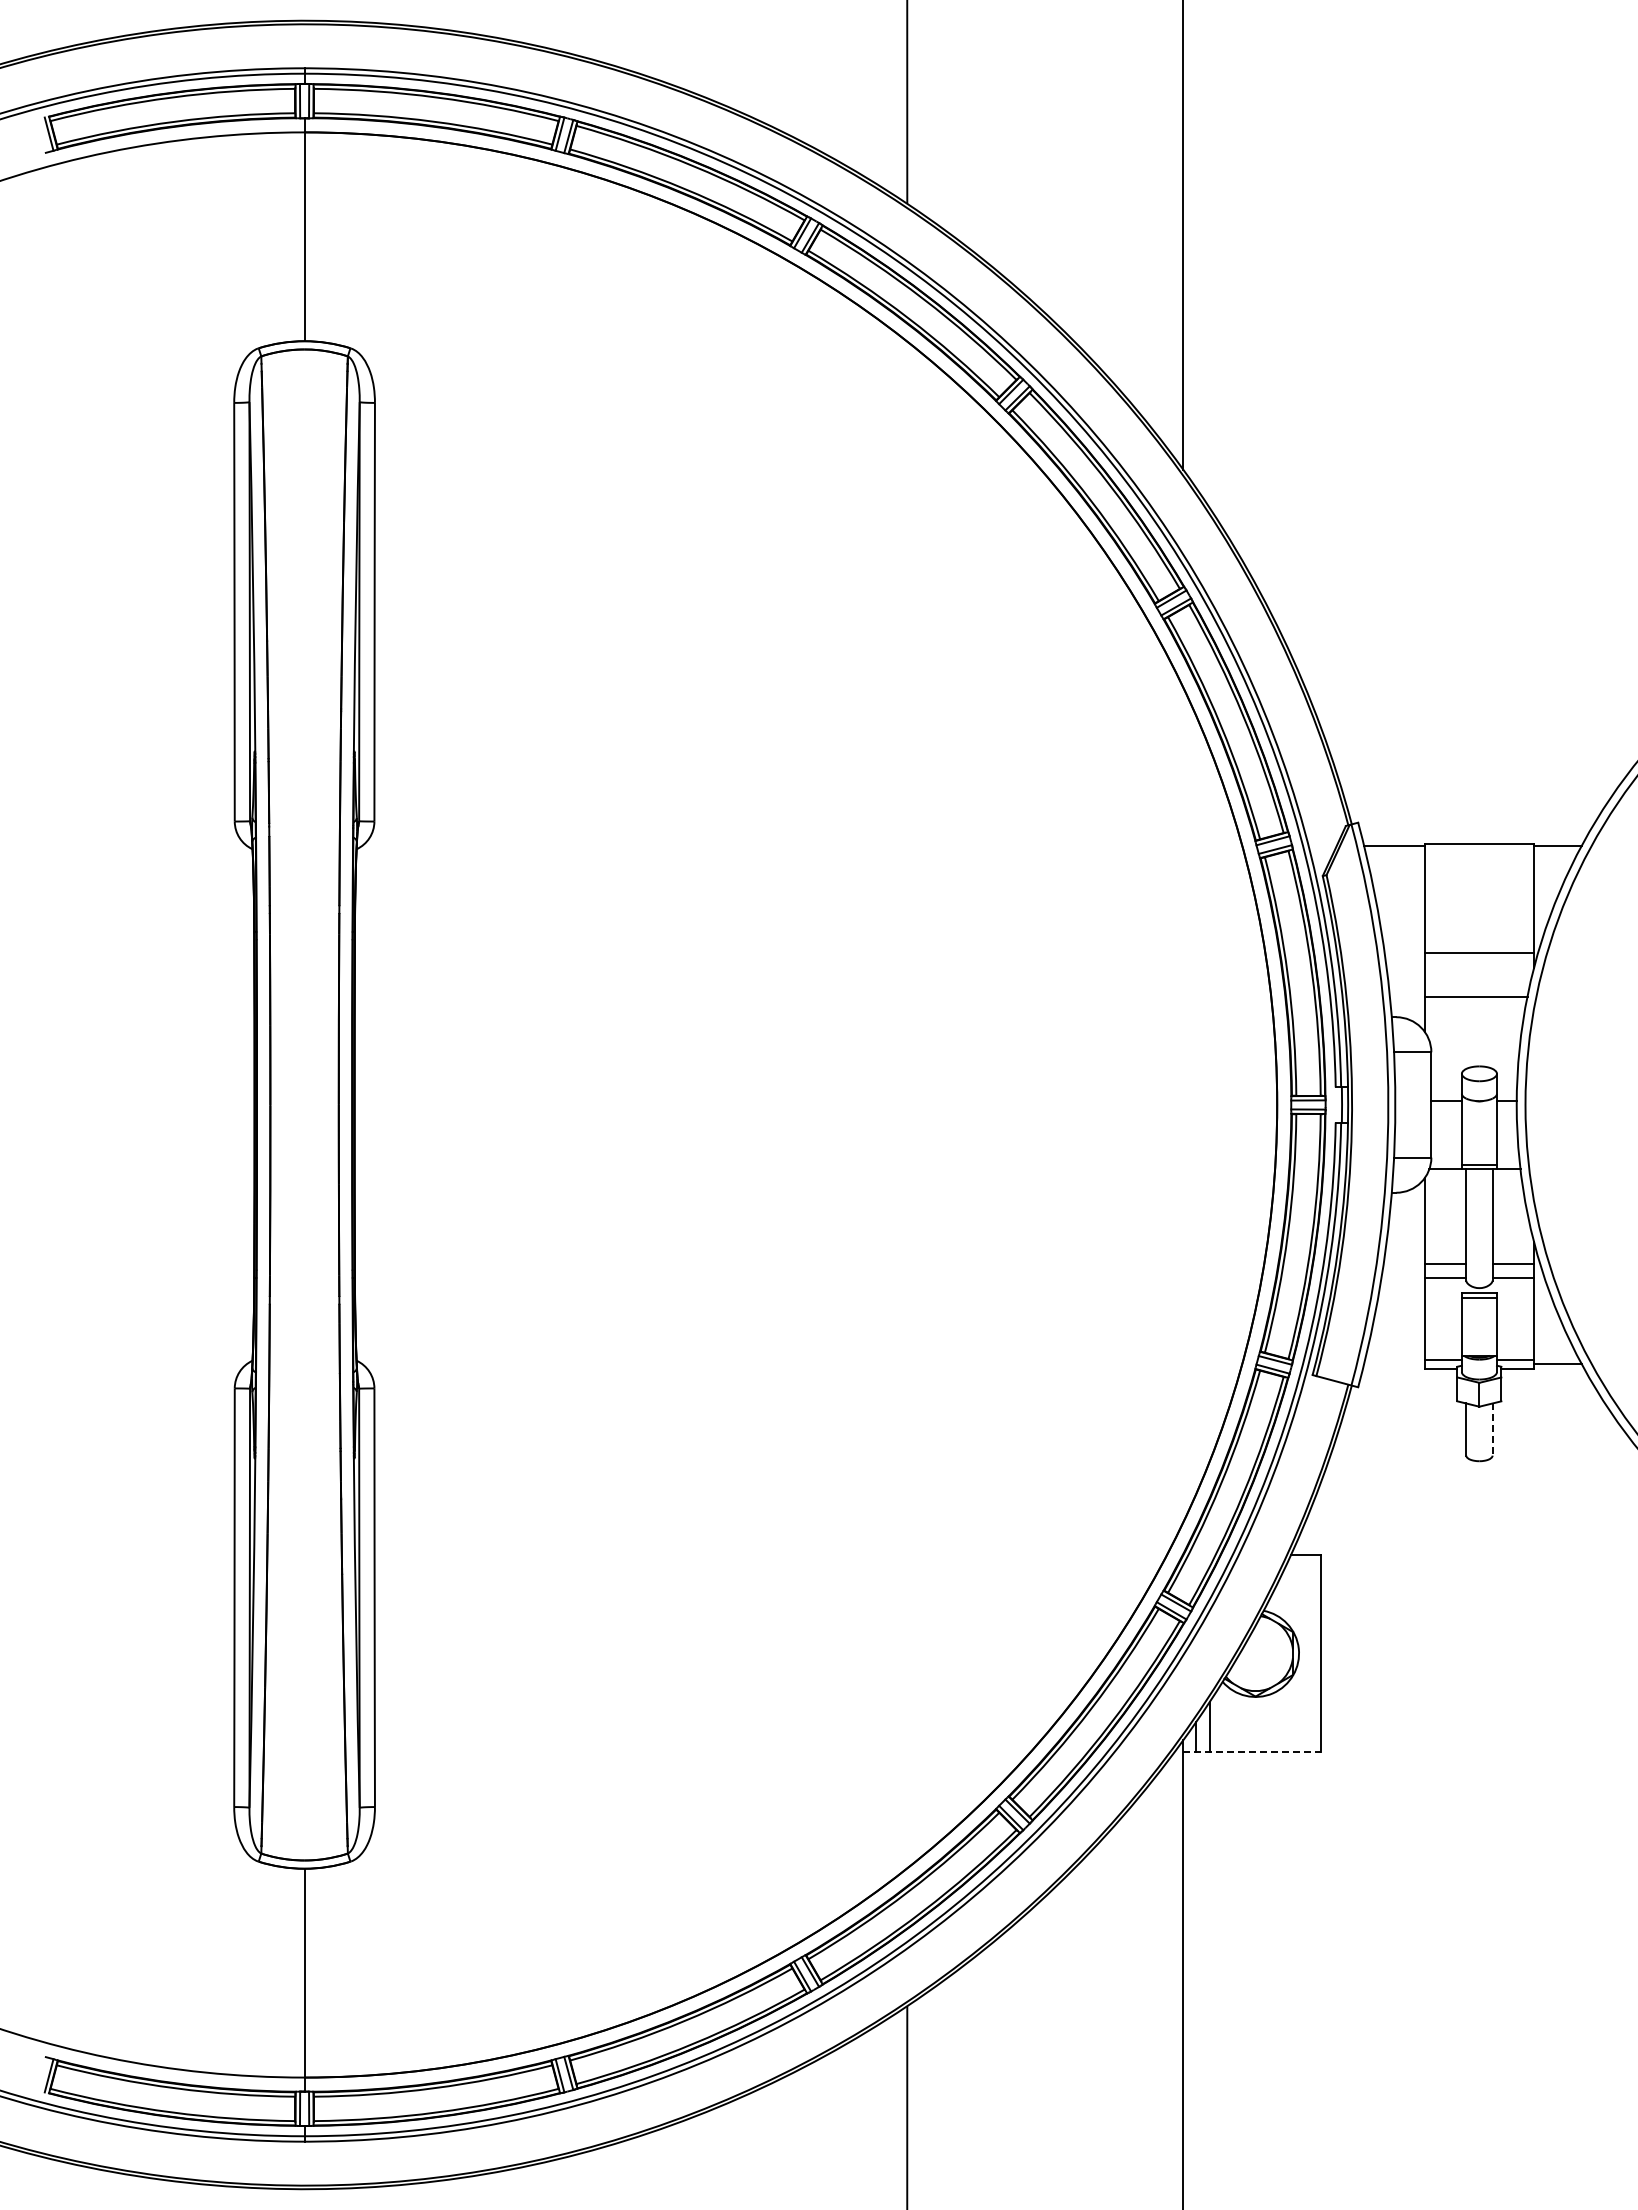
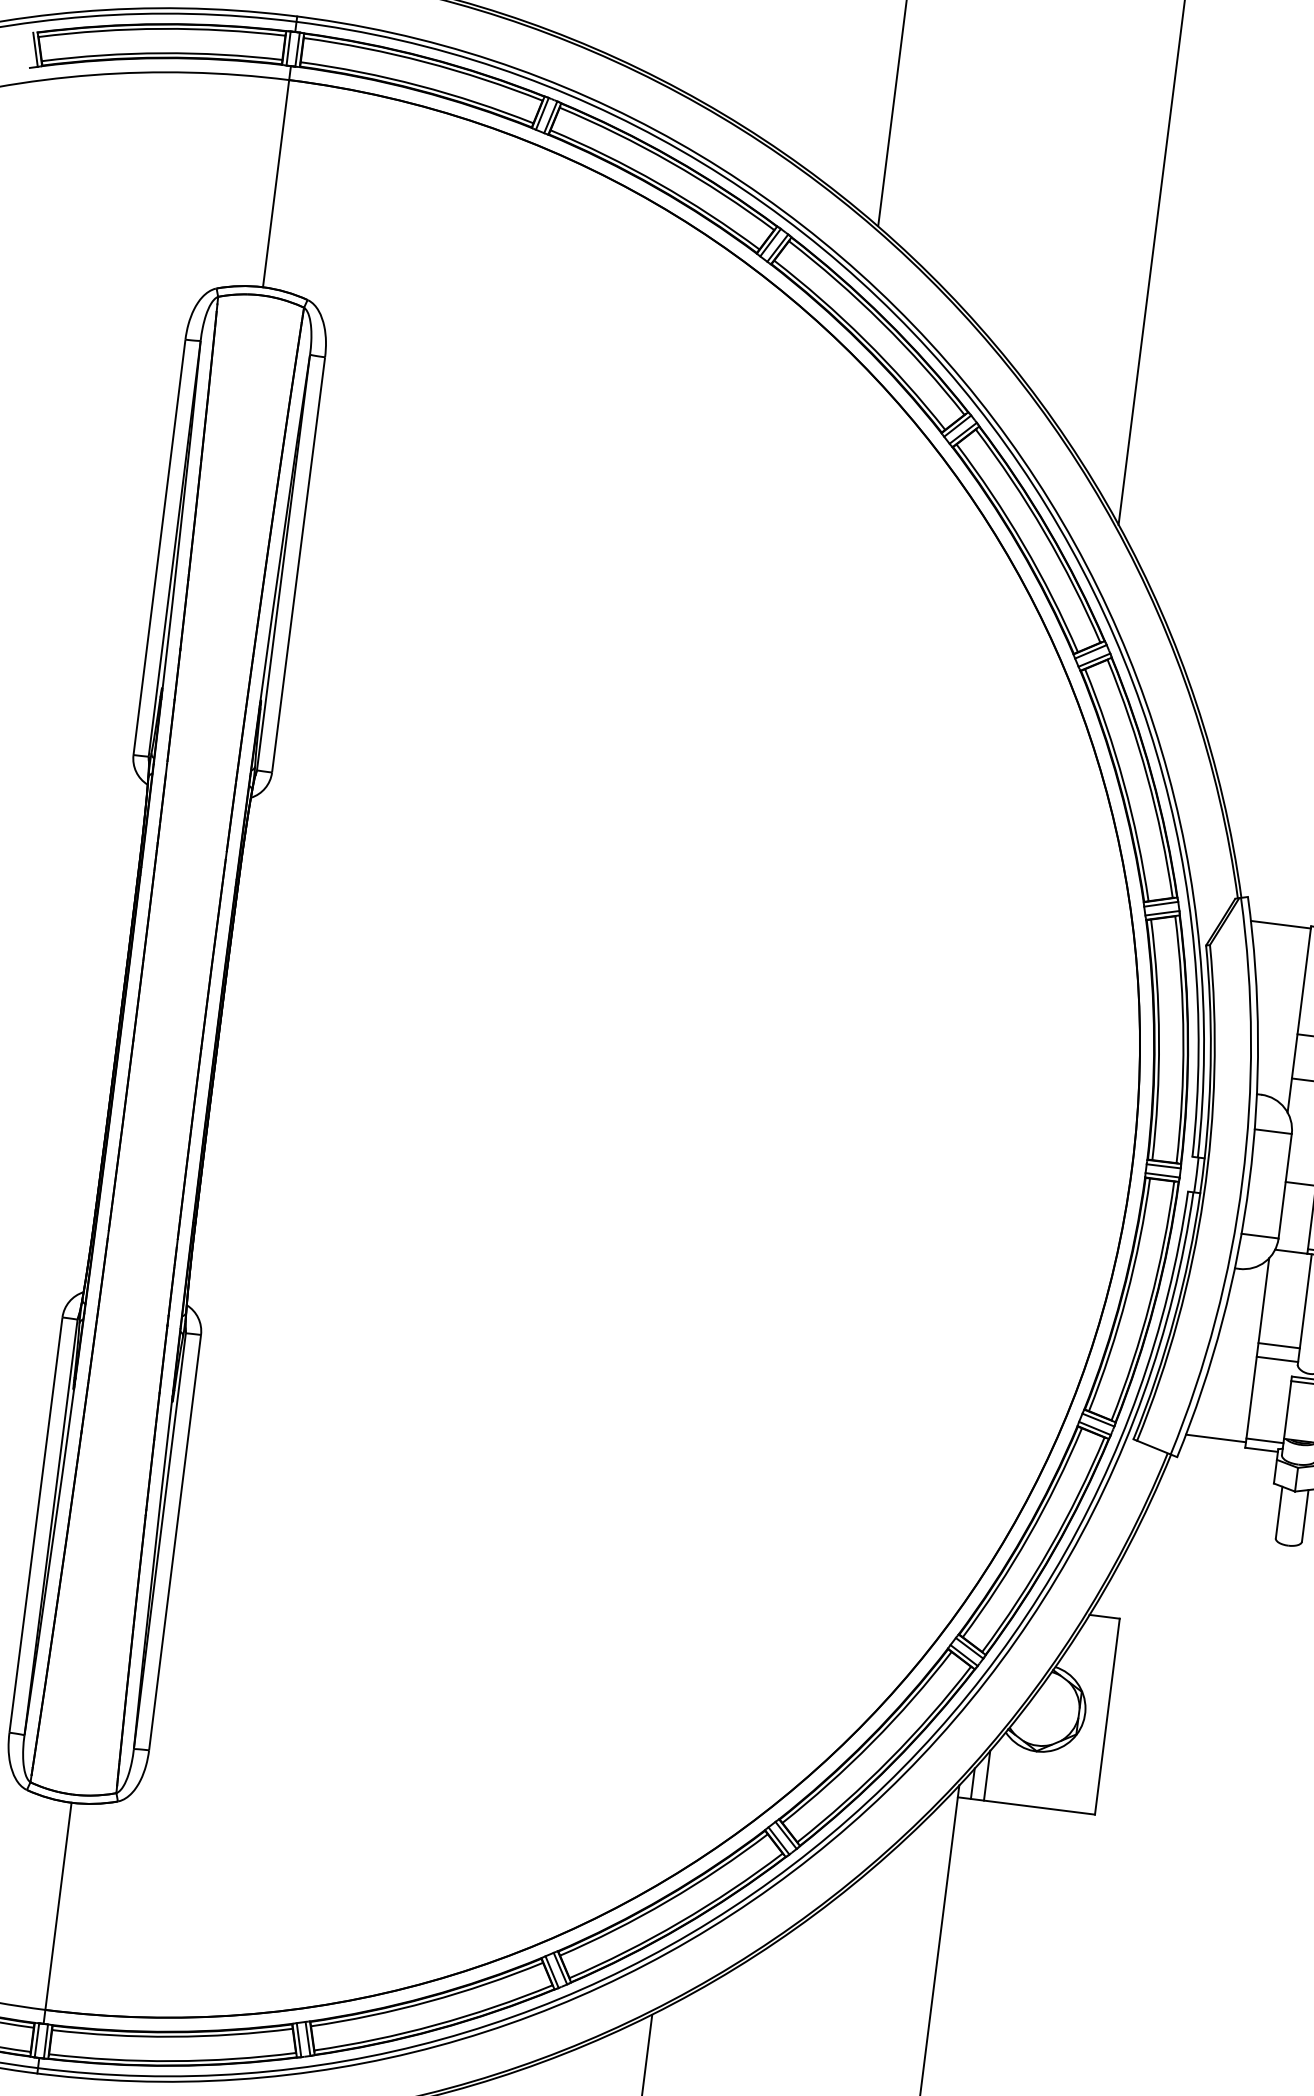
line: (1394, 1363) -> (1216, 1438), added
line: (1492, 1430) -> (1305, 1516), dashed -> solid
line: (1252, 1752) -> (1026, 1806), dashed -> solid

